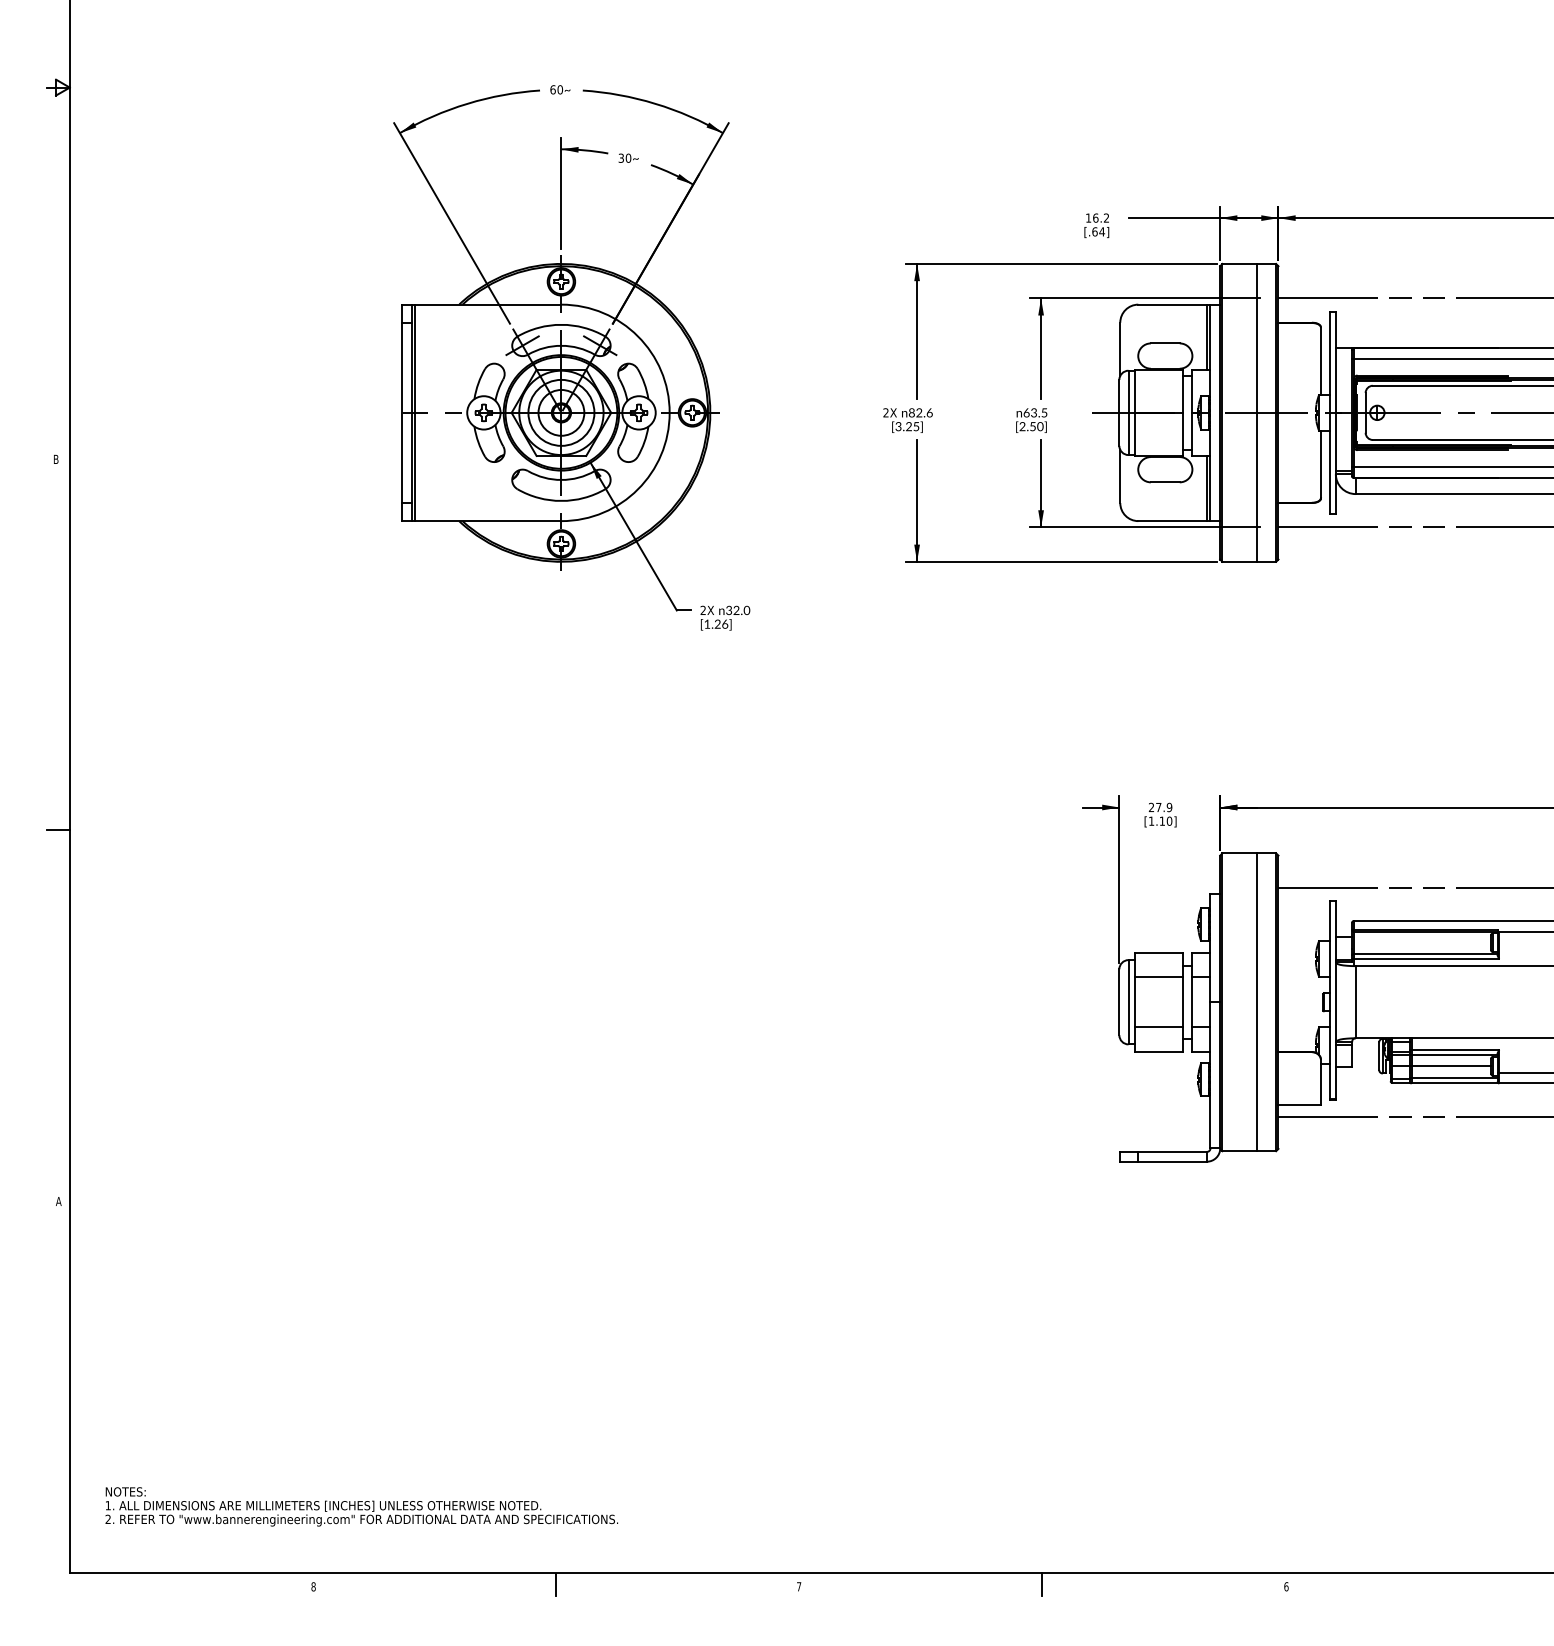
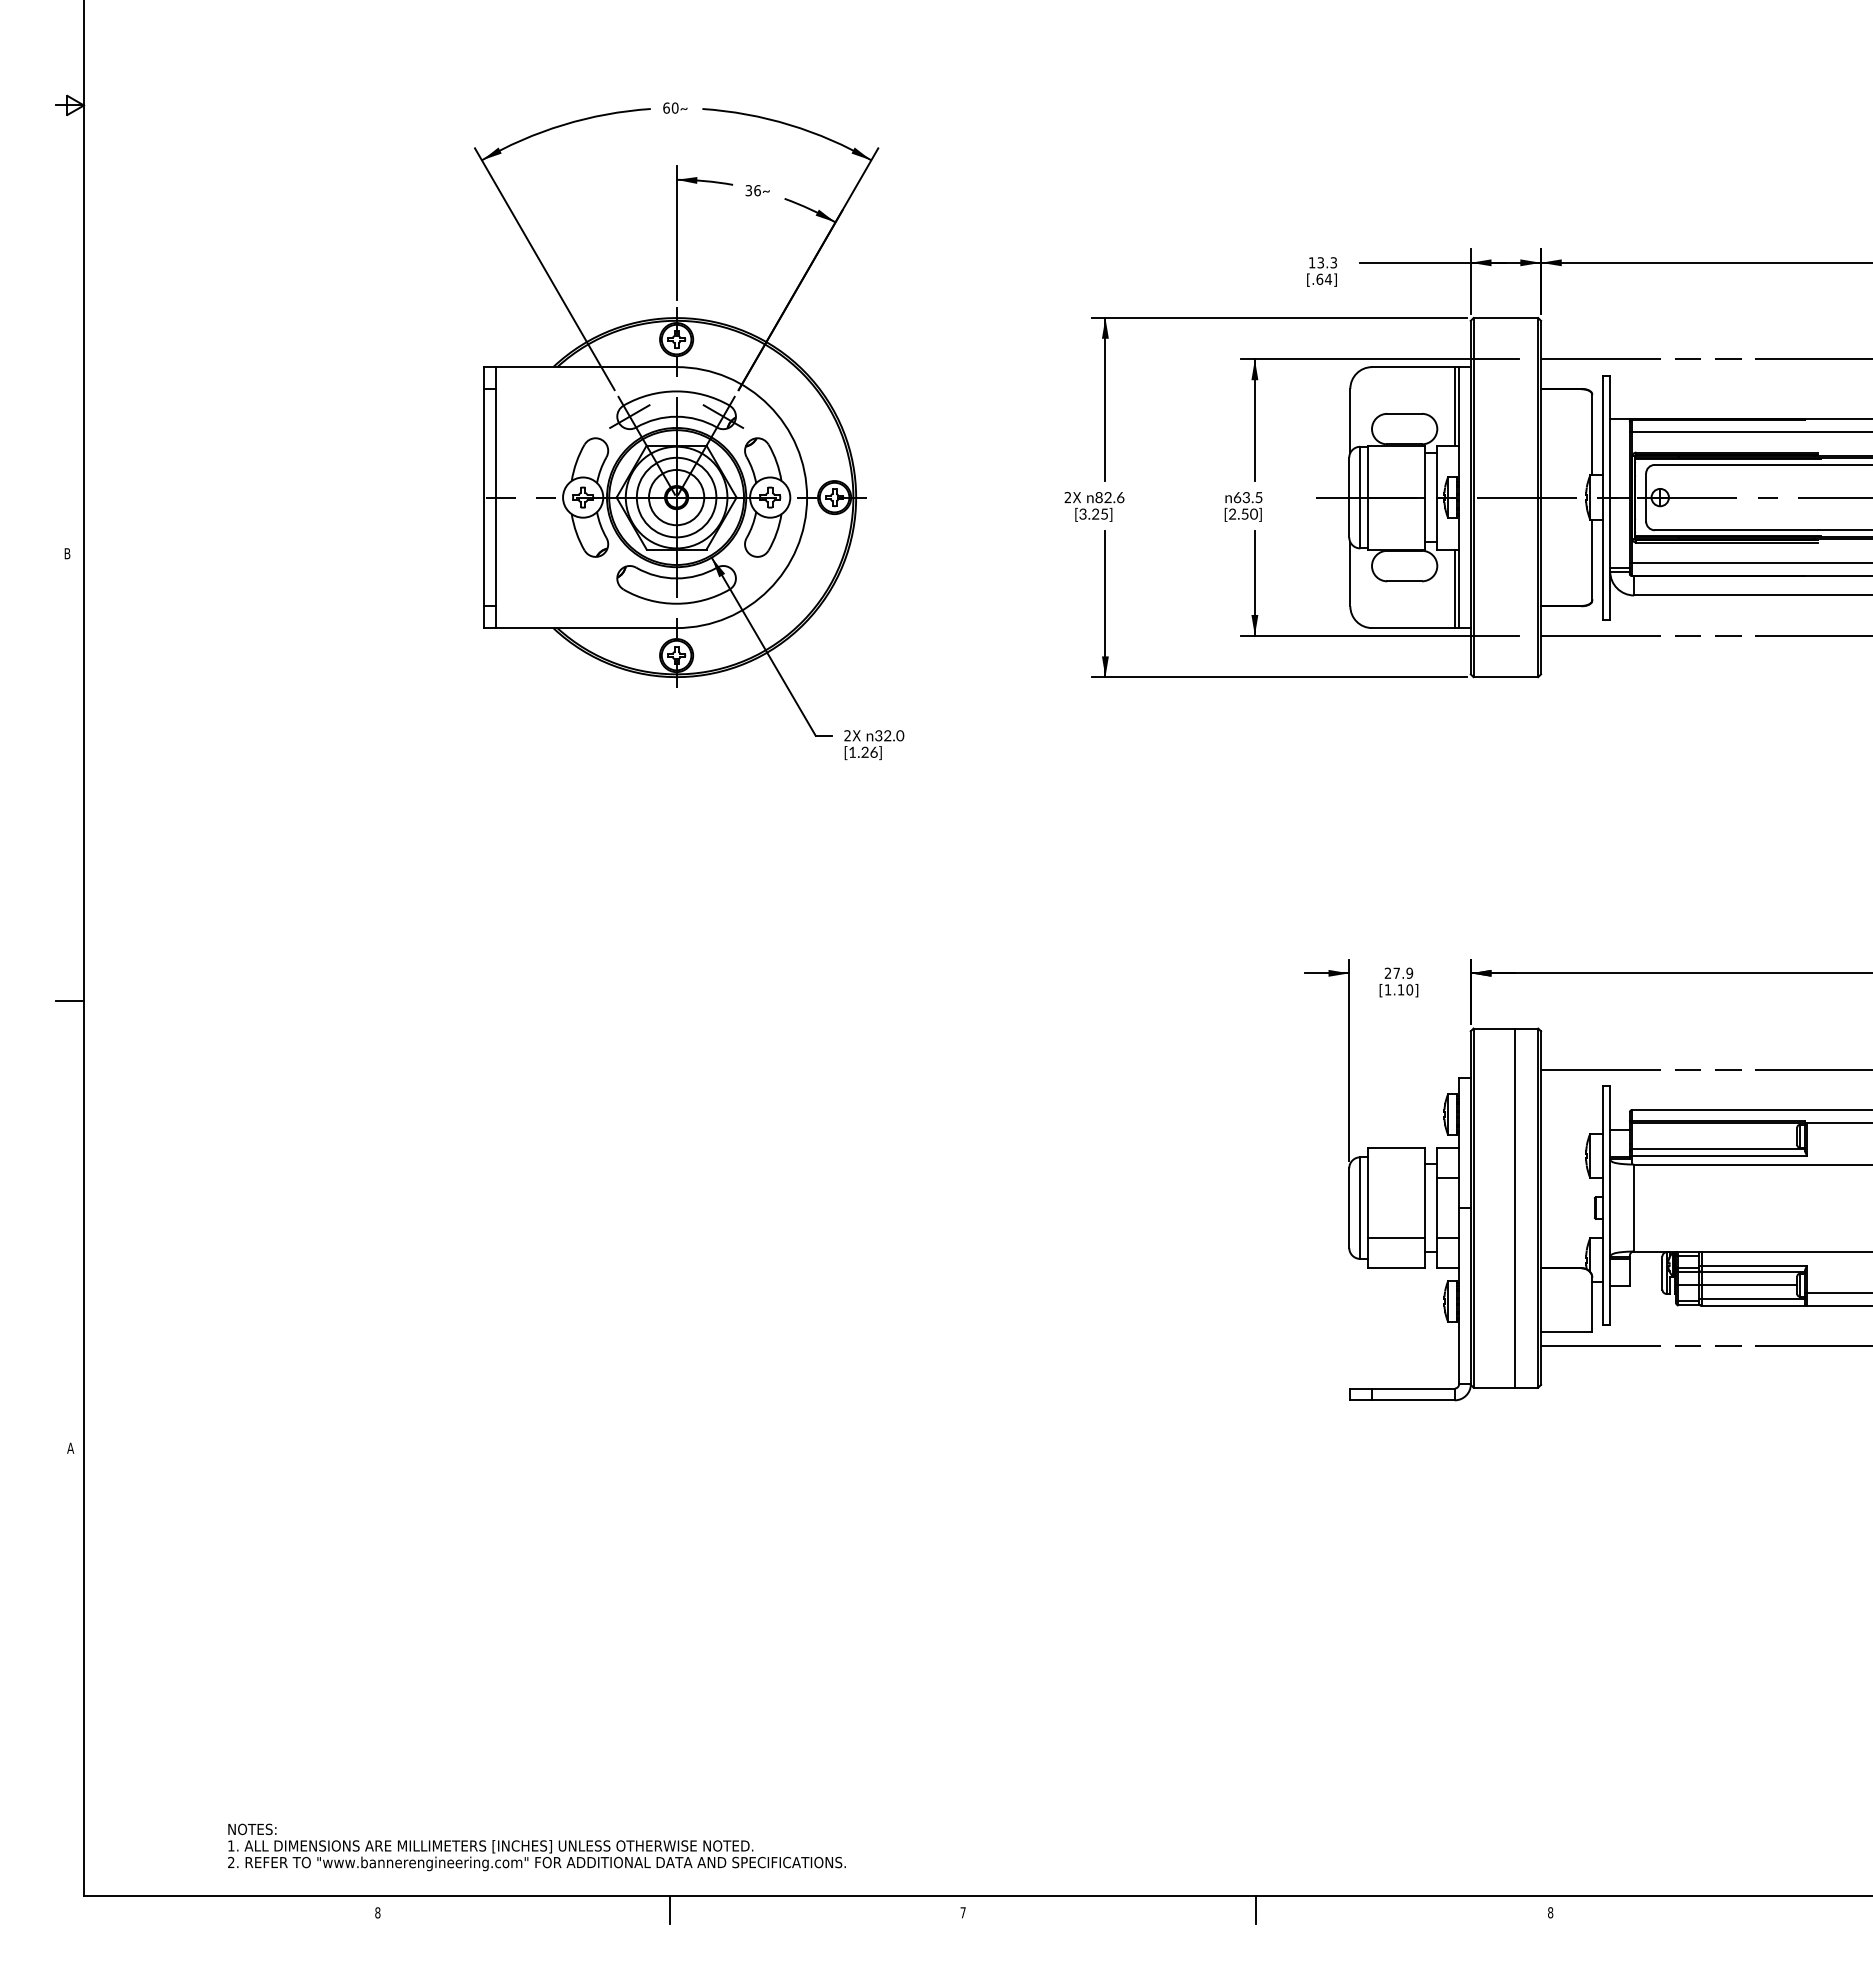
text: (628, 158) -> (757, 190), 30 -> 36
text: (1100, 217) -> (1326, 262), 16.2 -> 13.3
line: (415, 412) -> (500, 497), removed
line: (1256, 412) -> (1514, 497), removed
line: (1158, 977) -> (1396, 1178), removed
text: (361, 1506) -> (536, 1847), moved
text: (1286, 1586) -> (1550, 1912), 6 -> 8

